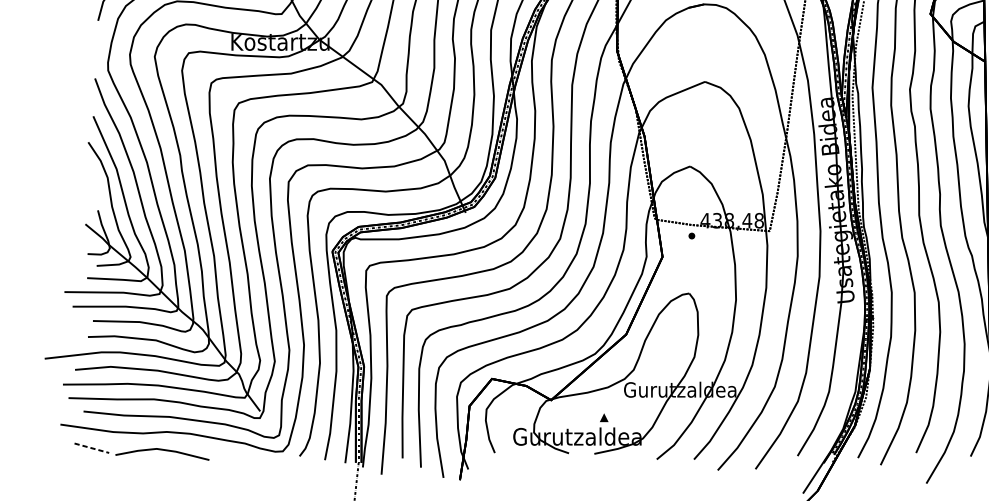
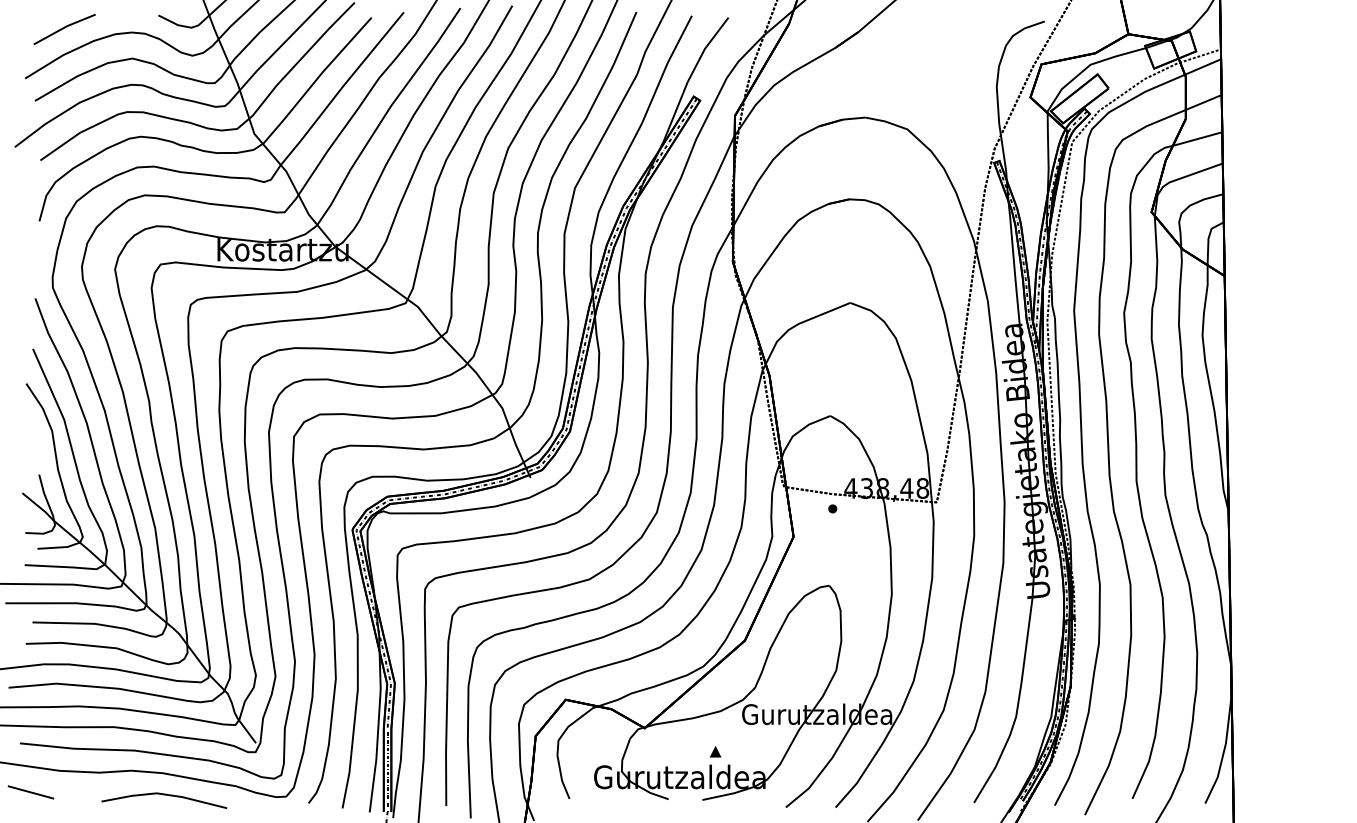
line: (92, 448) -> (31, 792), dashed -> solid
line: (162, 450) -> (164, 795), moved

